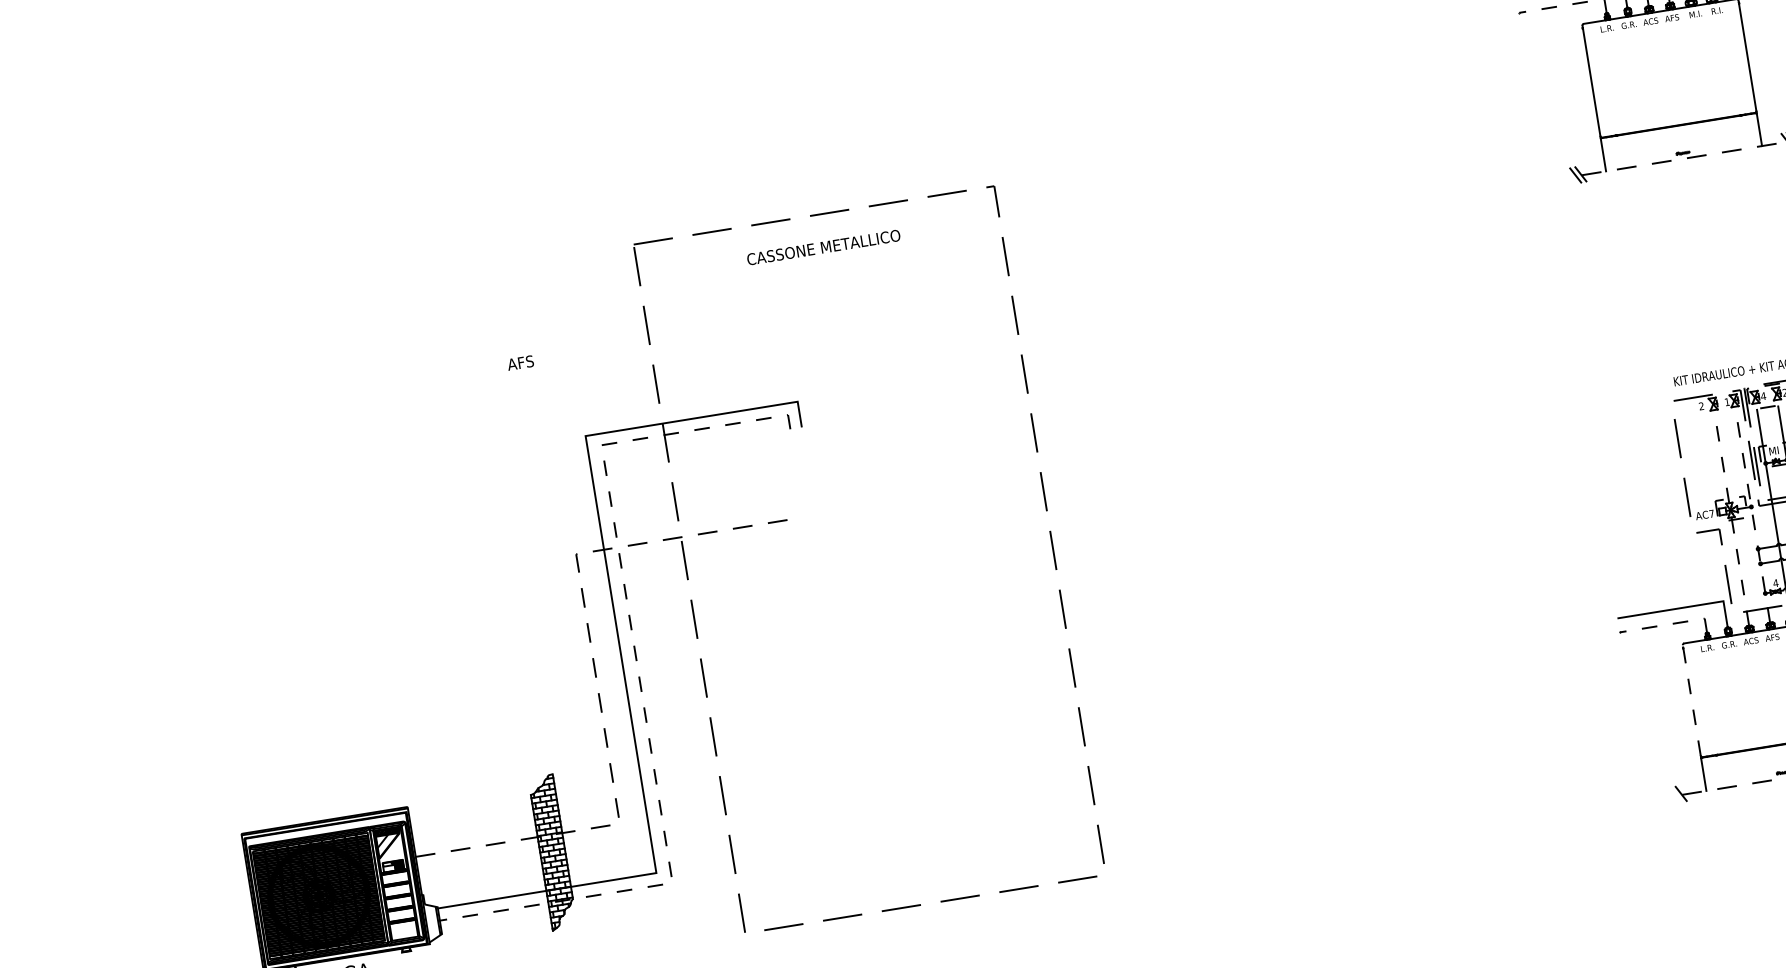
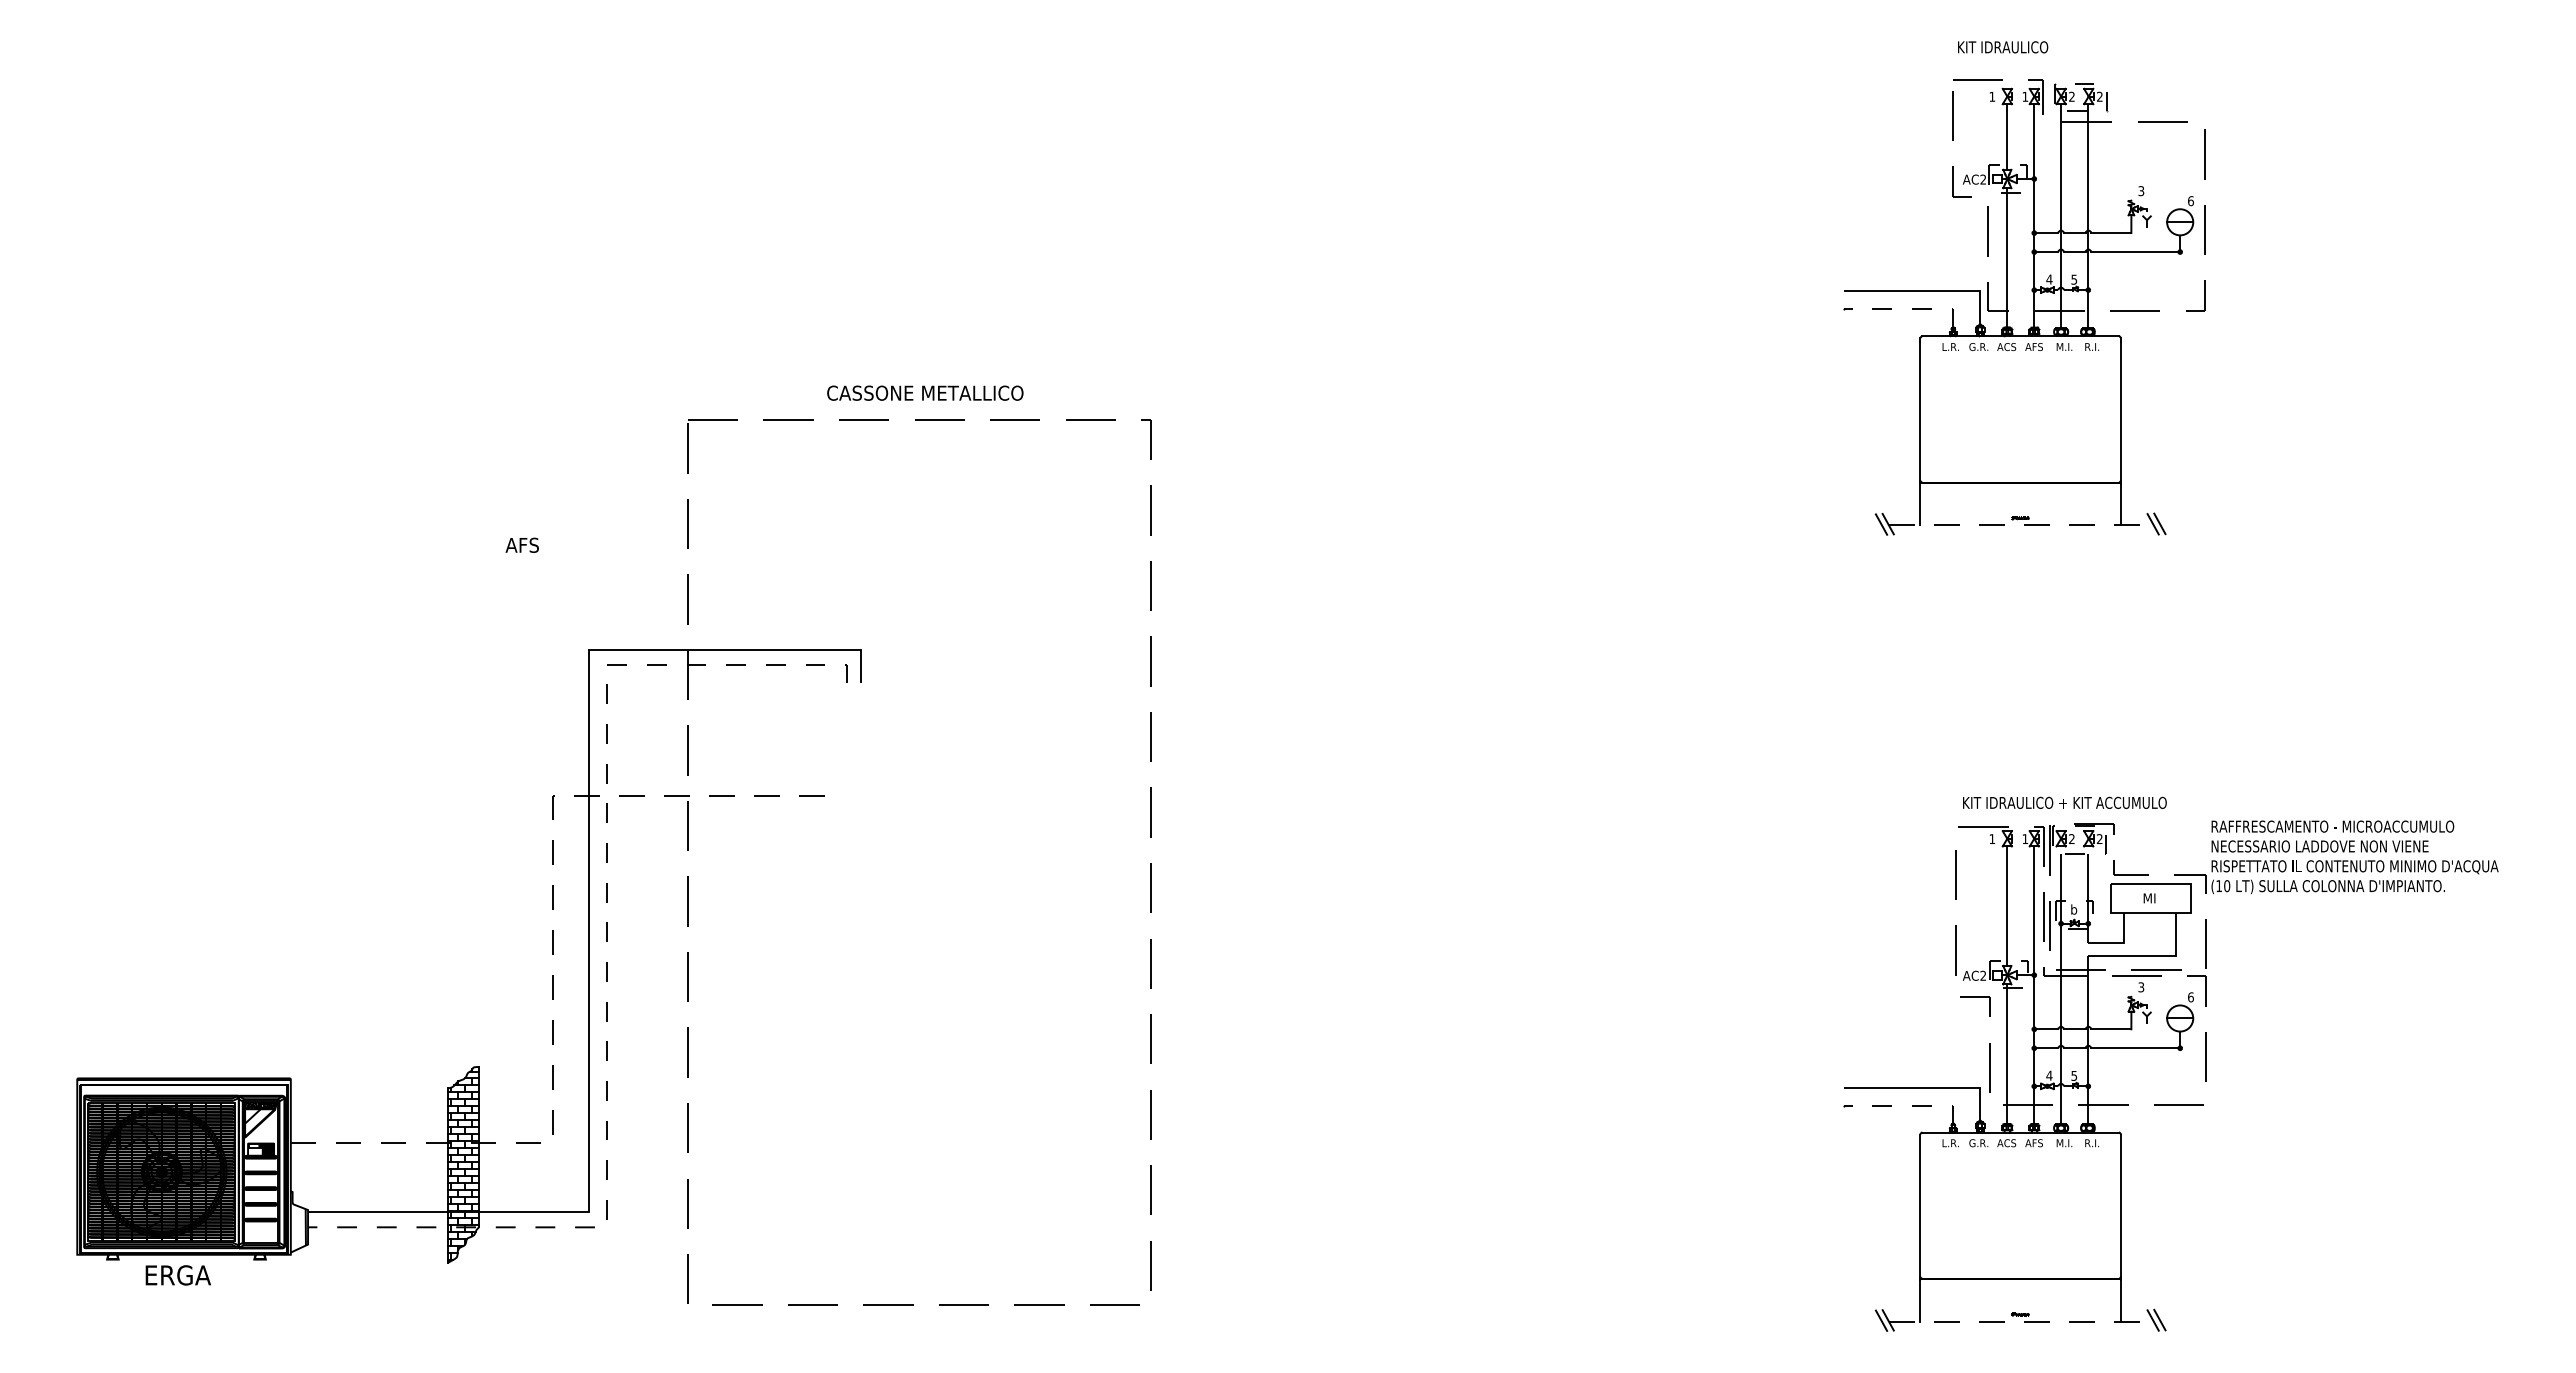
text: (823, 246) -> (925, 392), moved
text: (1763, 395) -> (2071, 838), 4 -> 2
text: (1701, 405) -> (1992, 838), 2 -> 1
text: (1773, 450) -> (2073, 909), MI -> b
line: (1721, 456) -> (2007, 906), dashed -> solid
text: (1711, 513) -> (1983, 975), AC7 -> AC2
line: (1752, 514) -> (2034, 985), dashed -> solid
line: (1740, 572) -> (2007, 1054), dashed -> solid
line: (1691, 700) -> (1920, 1205), dashed -> solid
line: (1676, 795) -> (1881, 1321), added

